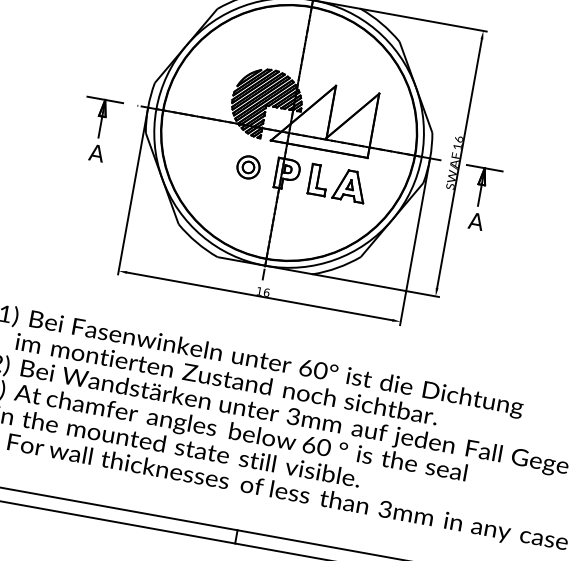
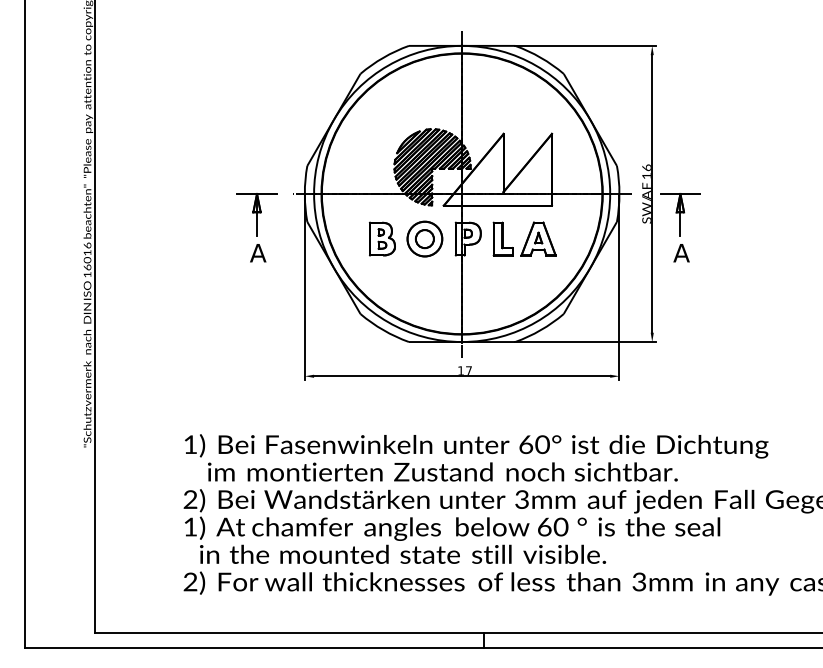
part: (210, 160) -> (382, 238), added
part: (248, 166) -> (424, 238), size x1.43
text: (267, 292) -> (469, 370), 16 -> 17

